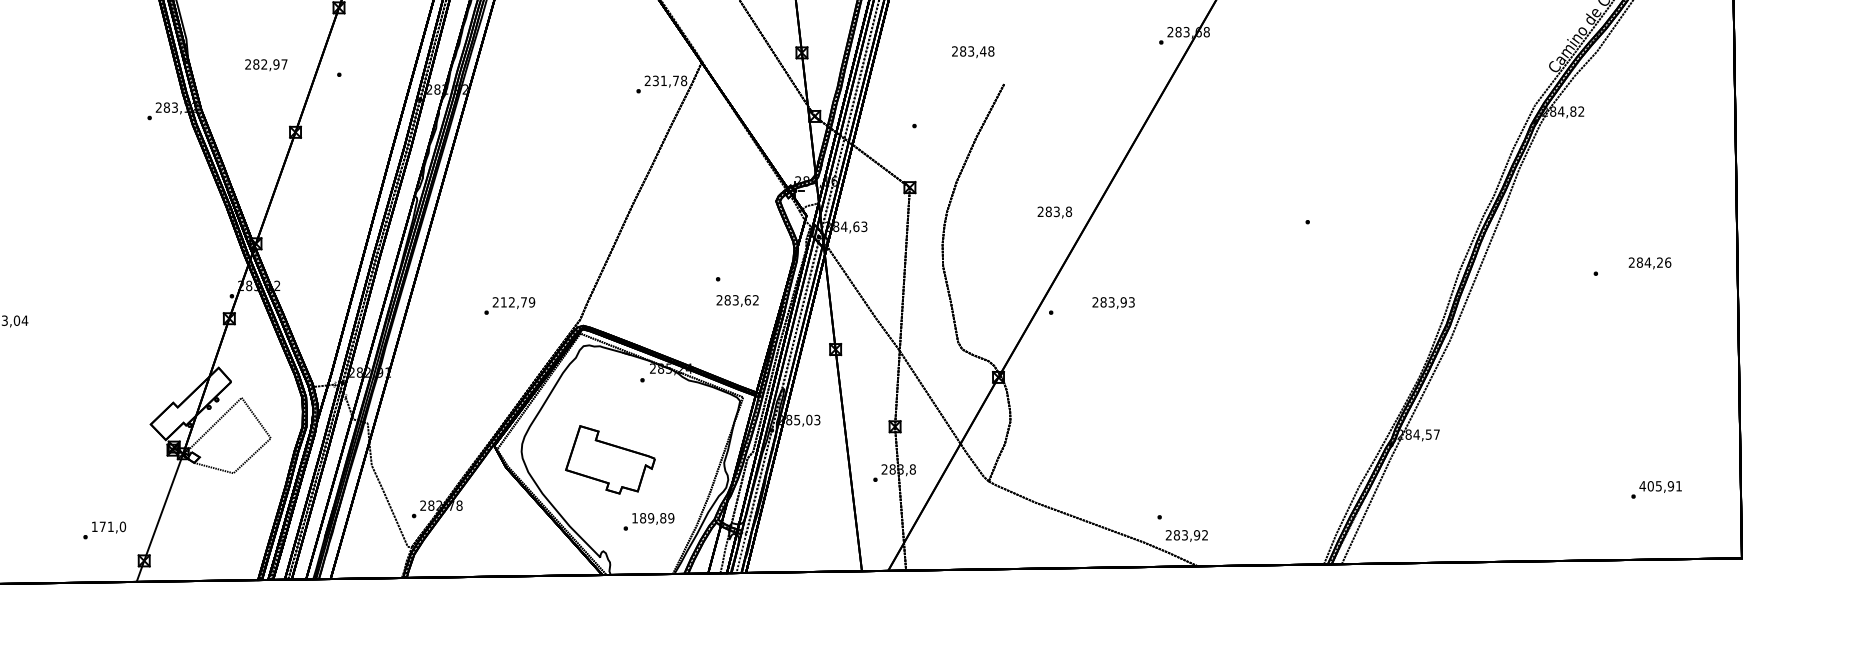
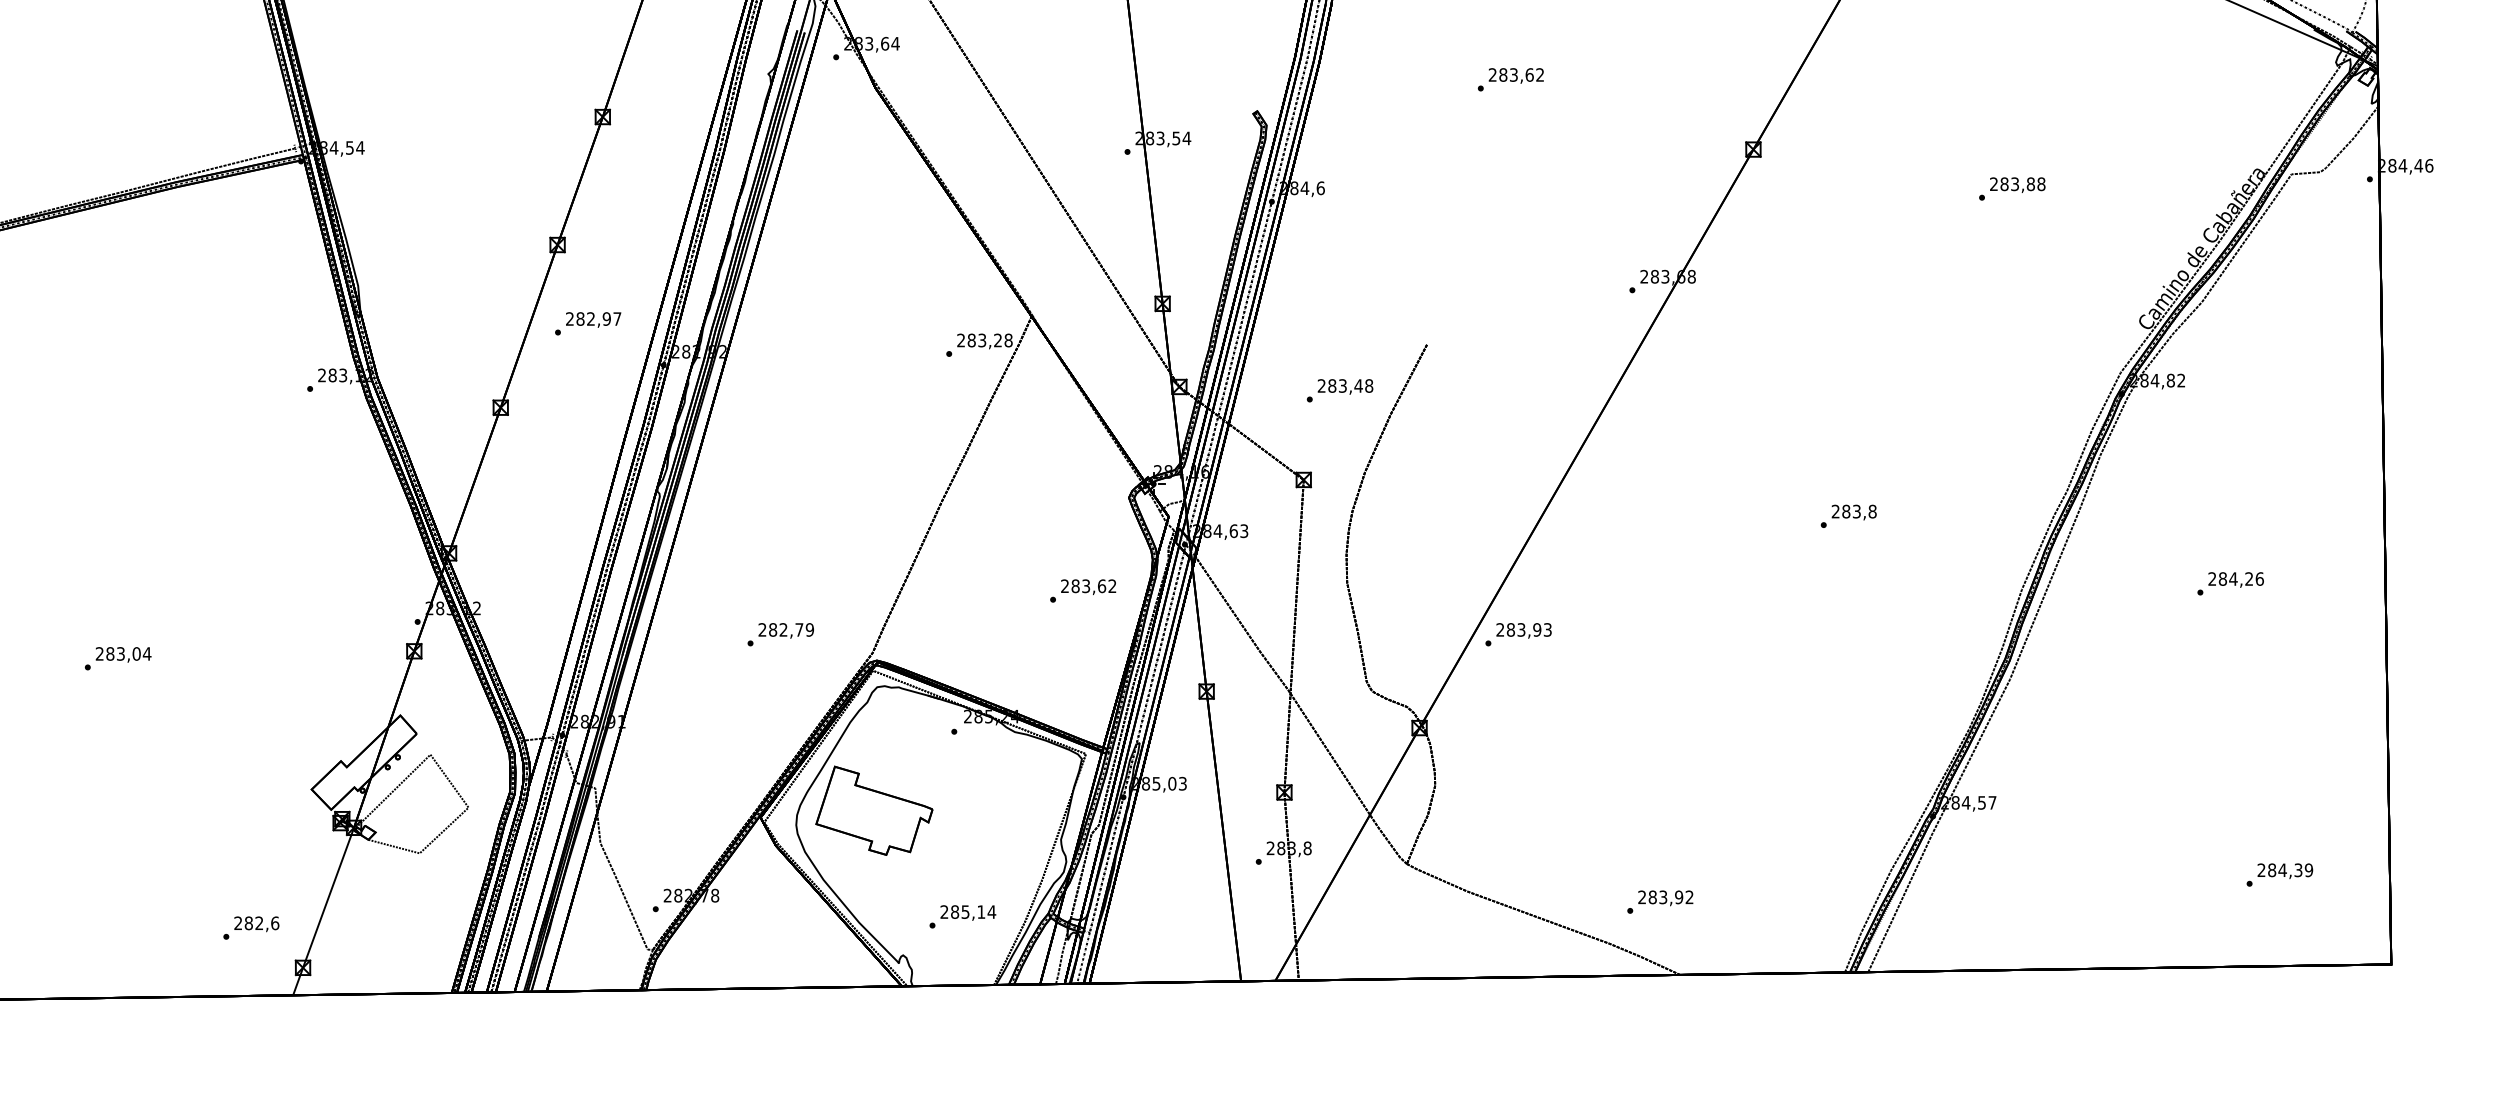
text: (973, 51) -> (1345, 386), moved
text: (266, 64) -> (593, 319), moved
text: (665, 80) -> (984, 340), 231,78 -> 283,28
text: (1054, 212) -> (1853, 512), moved
text: (1649, 263) -> (2235, 579), moved
text: (737, 300) -> (1088, 586), moved
text: (504, 302) -> (773, 629), 212,79 -> 282,79
text: (1113, 302) -> (1523, 630), moved
part: (610, 459) -> (874, 810), moved
text: (1661, 486) -> (2285, 870), 405,91 -> 284,39
text: (653, 517) -> (968, 911), 189,89 -> 285,14
text: (108, 526) -> (256, 923), 171,0 -> 282,6
text: (1186, 536) -> (1665, 898), moved

